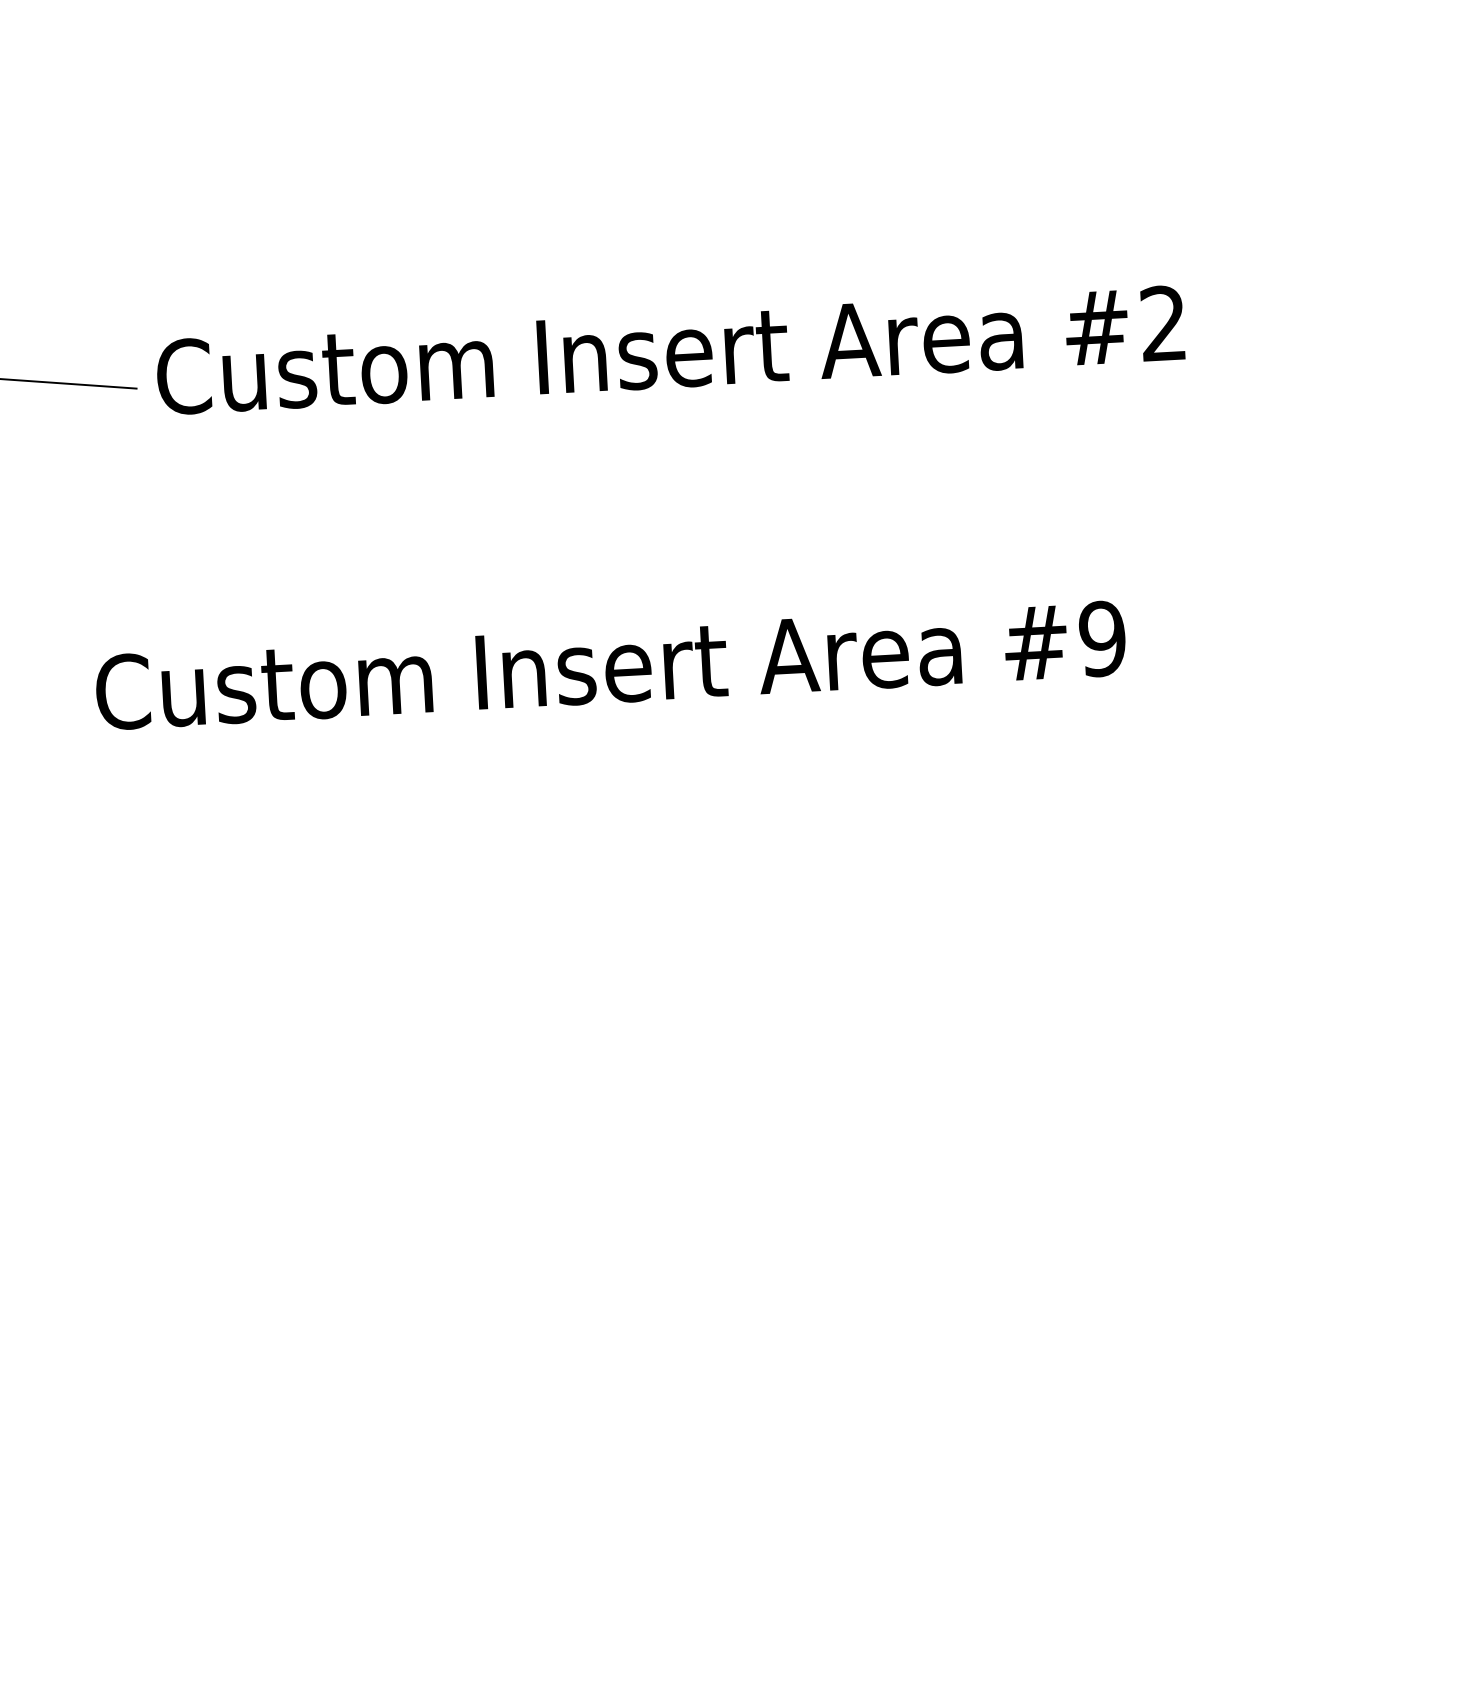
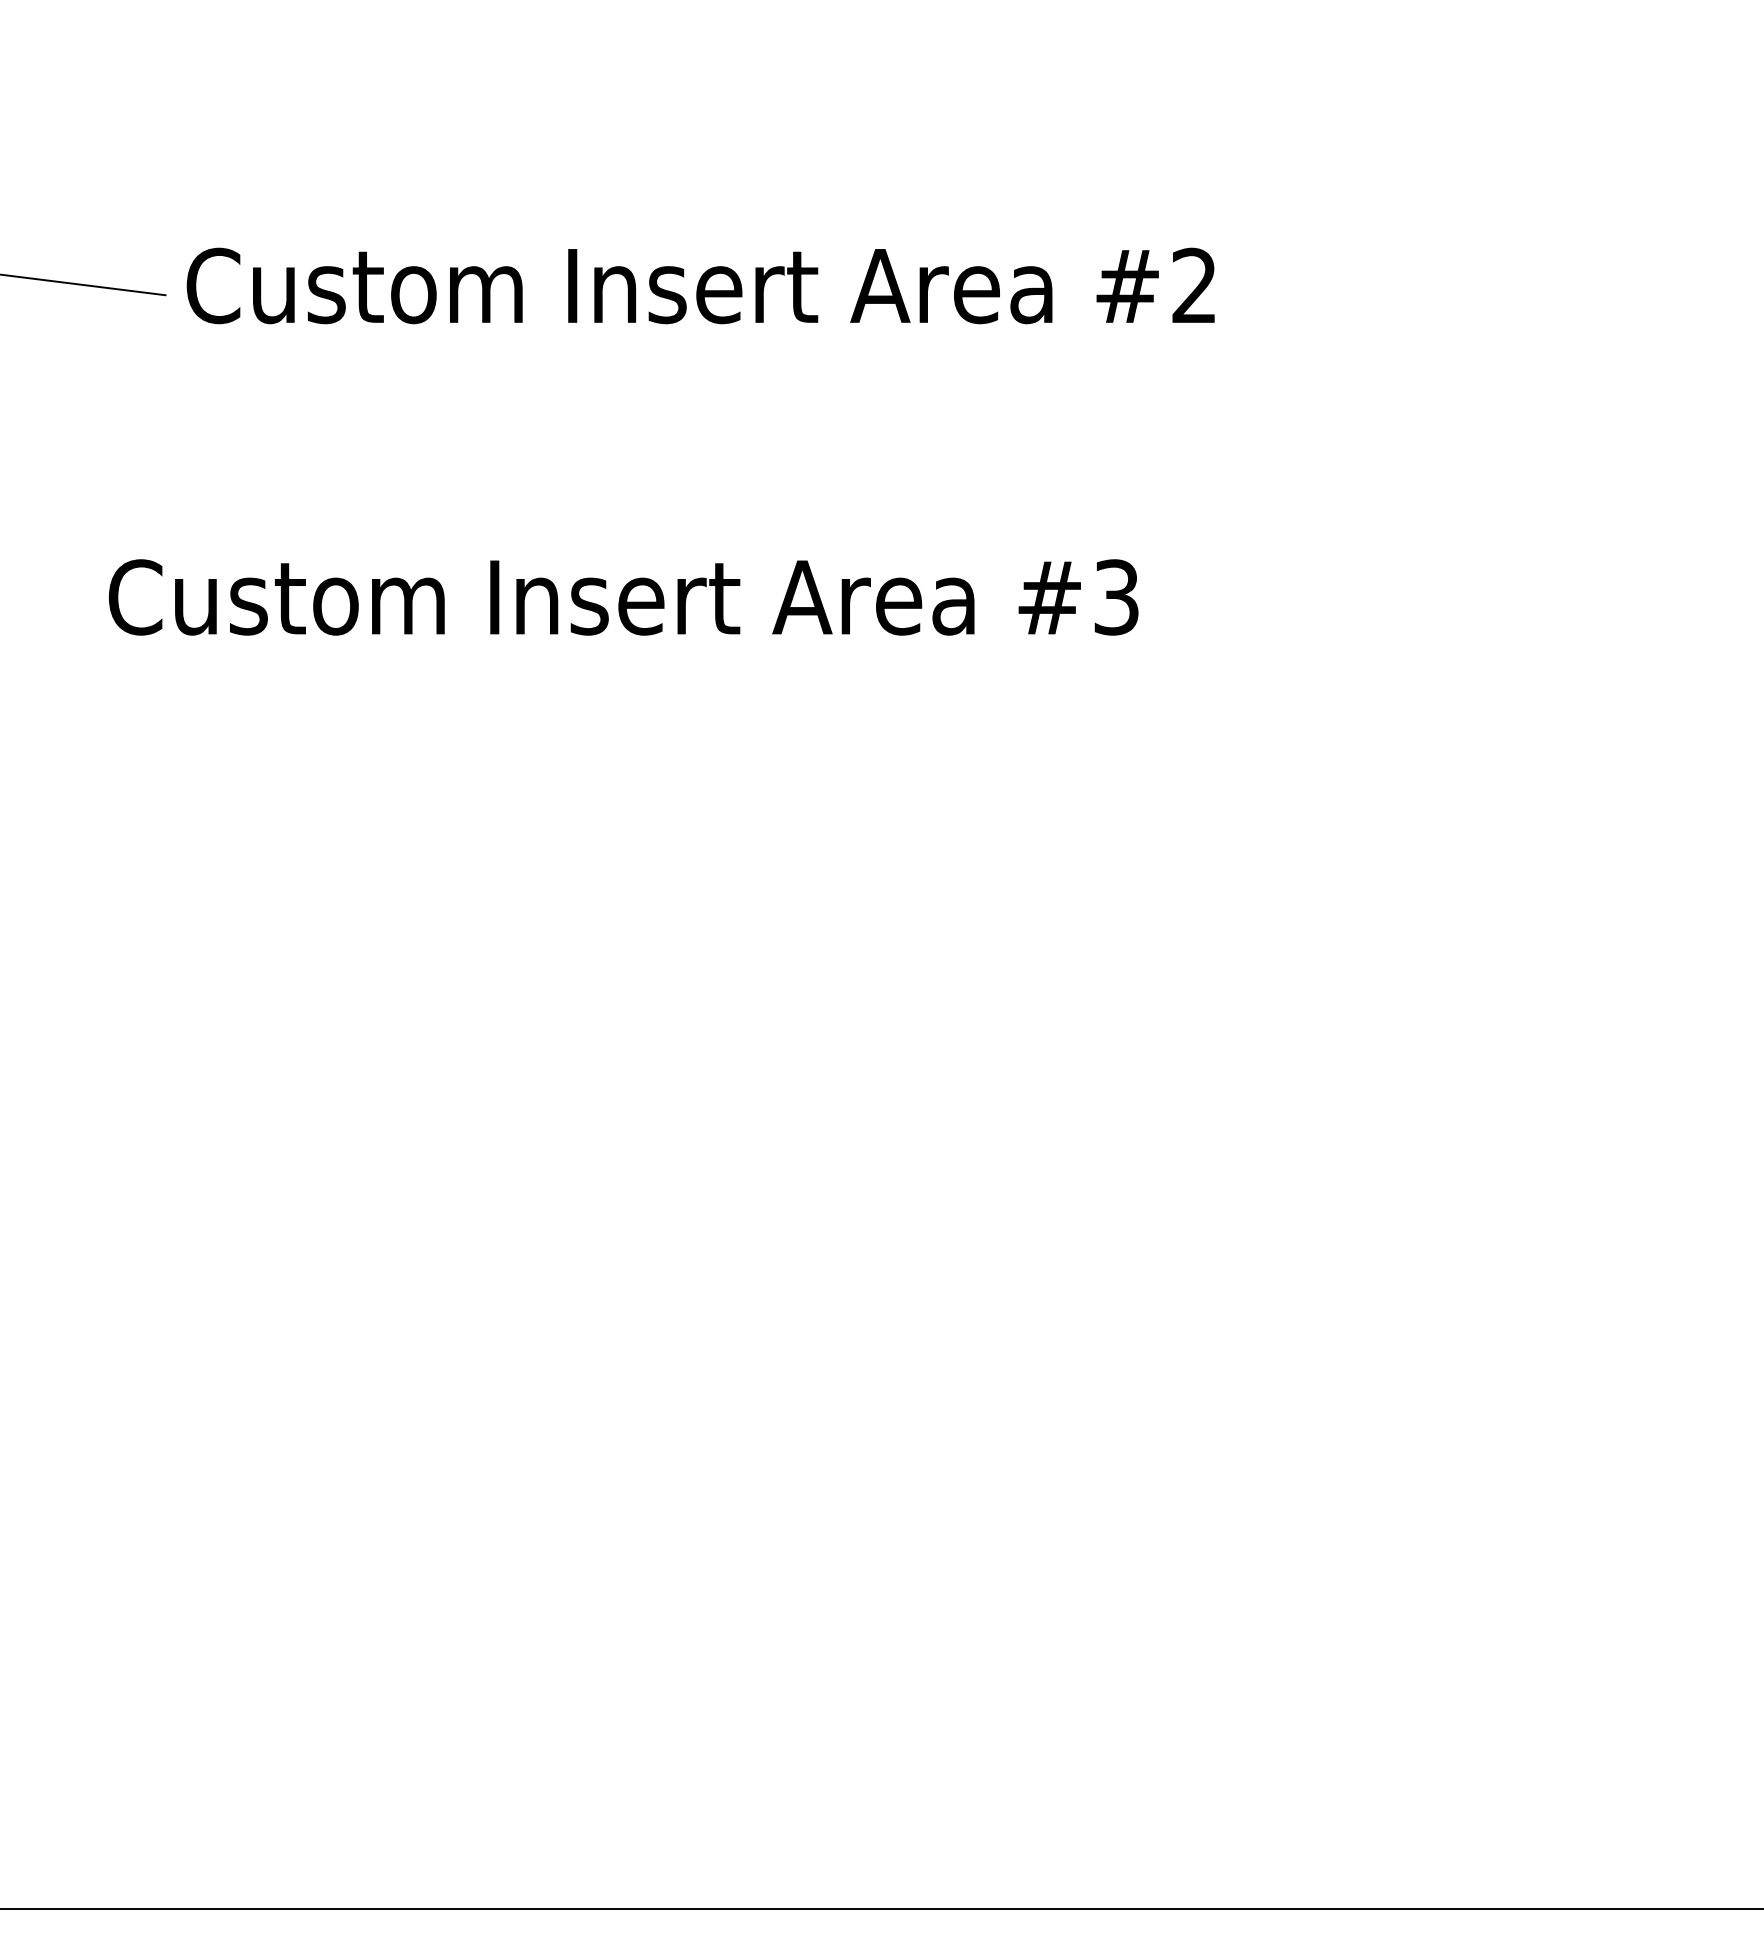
text: (1102, 638) -> (1116, 597), #9 -> #3

